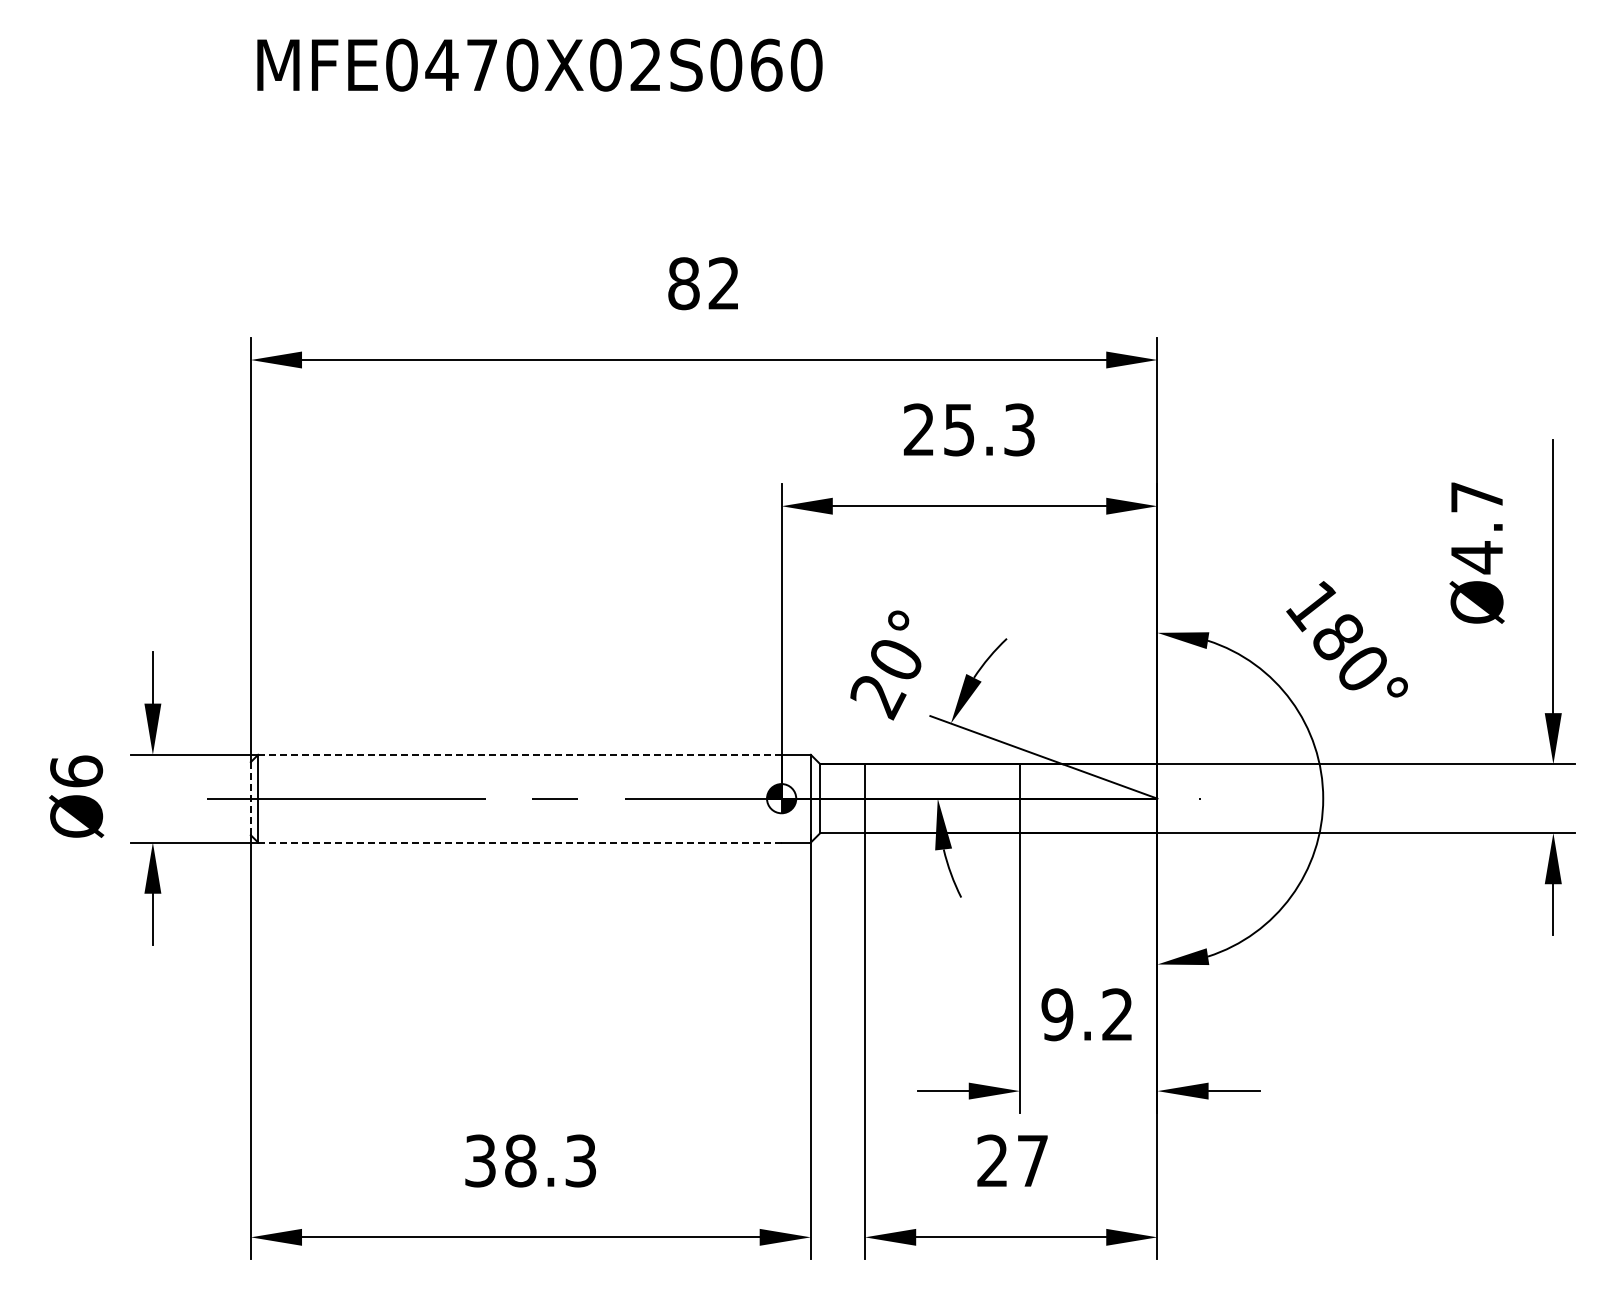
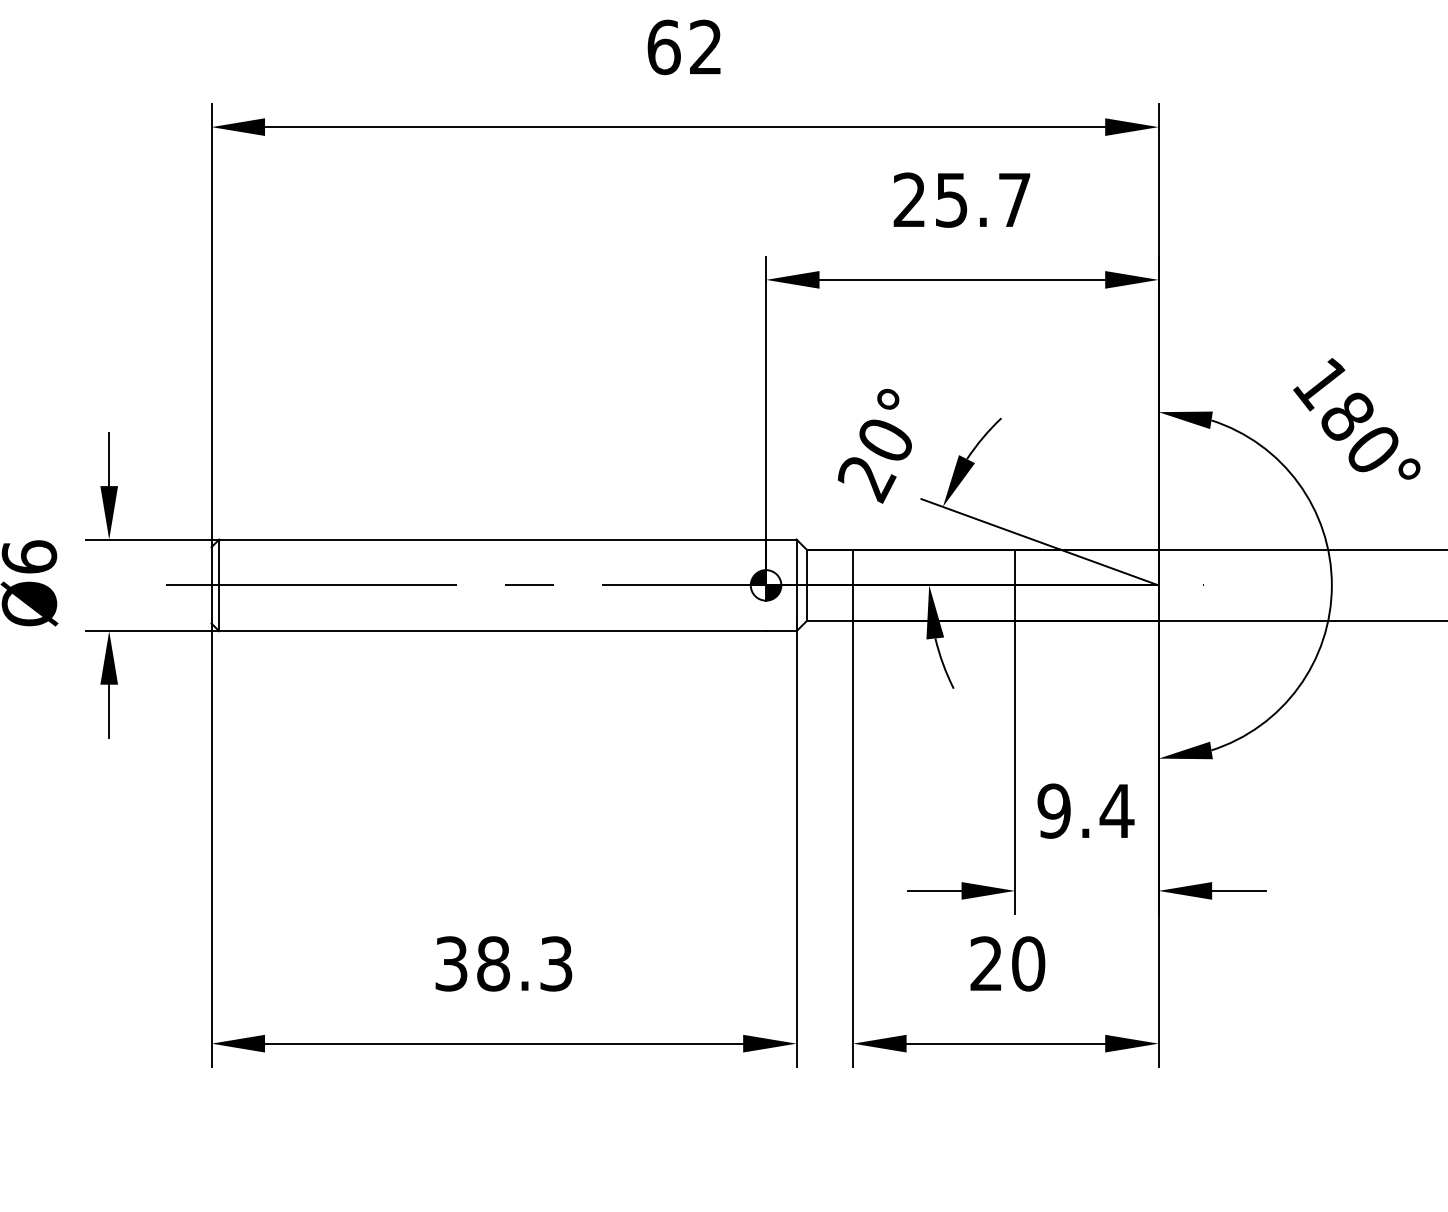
text: (684, 283) -> (664, 47), 82 -> 62
text: (1019, 429) -> (1014, 199), 25.3 -> 25.7
line: (519, 754) -> (492, 539), dashed -> solid
line: (250, 798) -> (211, 585), dashed -> solid
line: (519, 842) -> (492, 631), dashed -> solid
text: (1117, 1014) -> (1116, 810), 9.2 -> 9.4
text: (1032, 1160) -> (1028, 963), 27 -> 20

